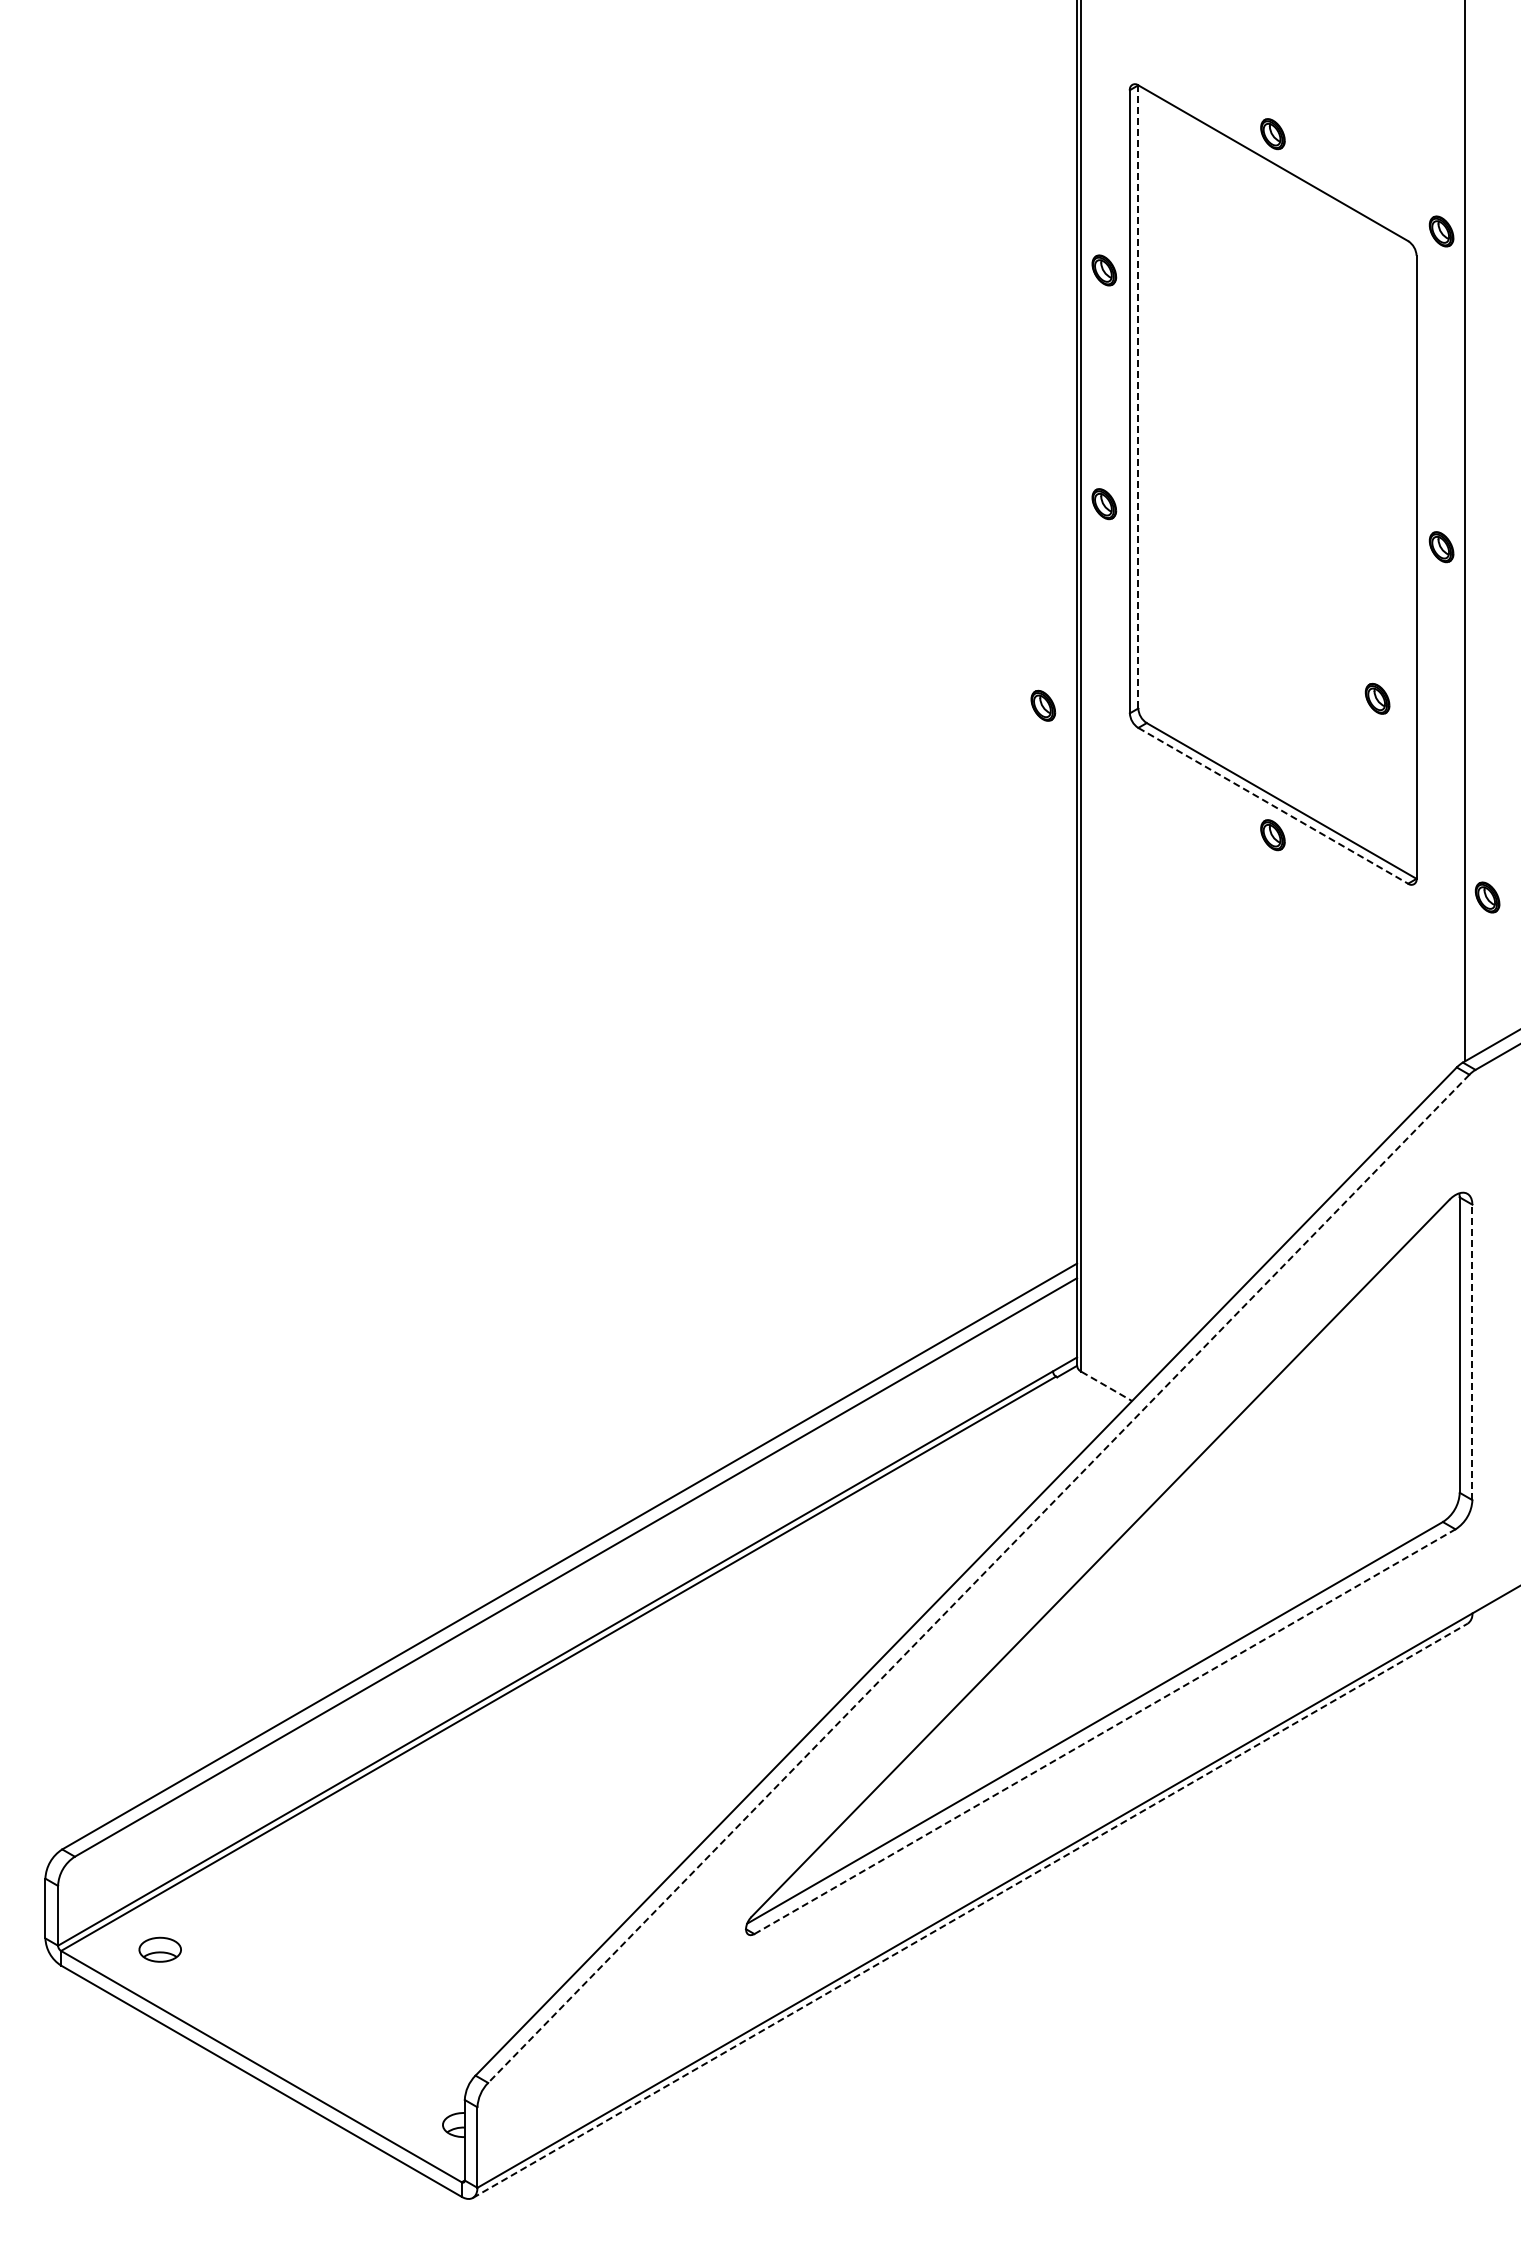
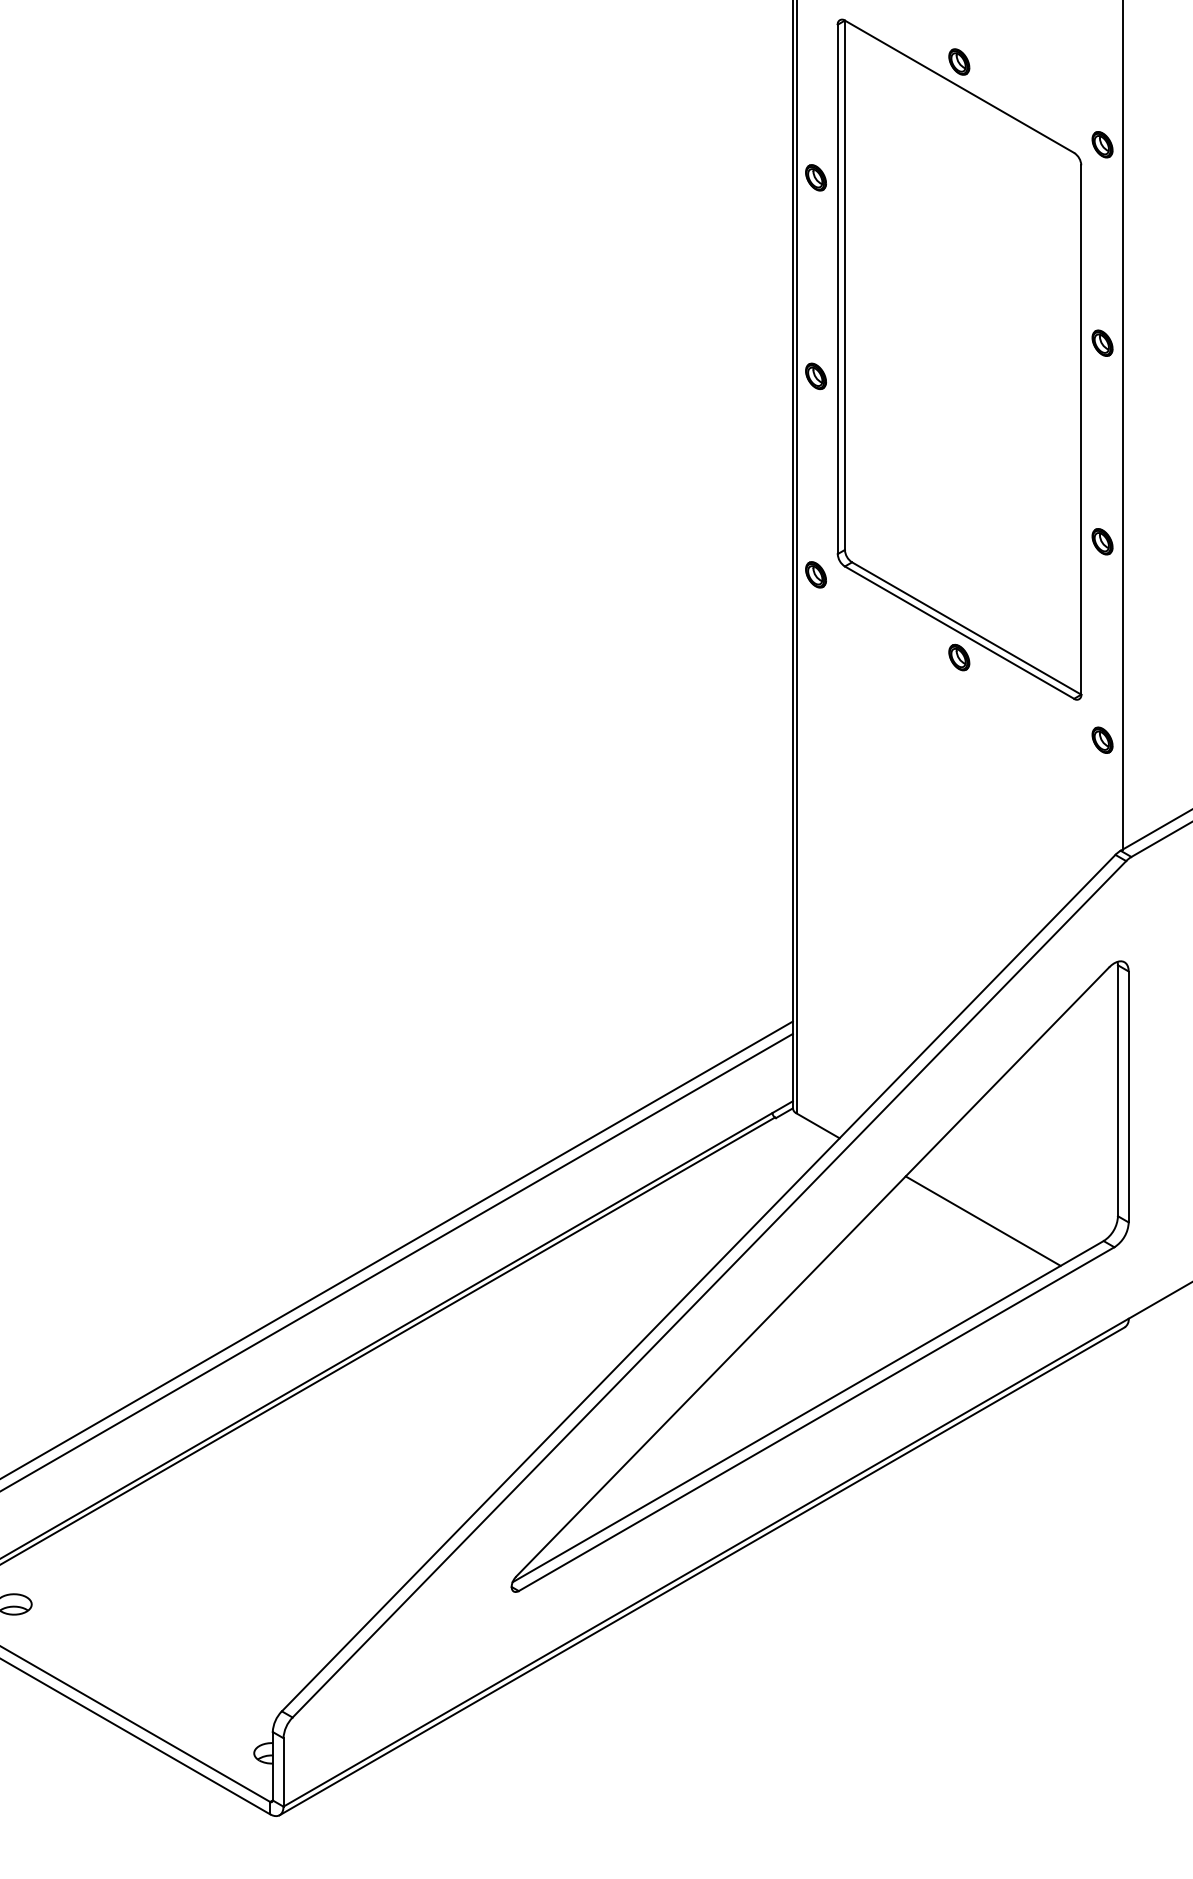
line: (1138, 396) -> (845, 284), dashed -> solid
part: (1441, 547) -> (1102, 343), moved
part: (1377, 698) -> (1102, 541), moved
part: (1043, 705) -> (816, 574), moved
line: (1273, 805) -> (959, 632), dashed -> solid
part: (1487, 897) -> (1102, 740), moved
line: (1472, 1352) -> (1128, 1097), dashed -> solid
line: (1107, 1386) -> (818, 1125), dashed -> solid
line: (1300, 1498) -> (982, 1221), added
line: (978, 1579) -> (709, 1289), dashed -> solid
line: (1104, 1731) -> (816, 1419), dashed -> solid
line: (970, 1910) -> (702, 1571), dashed -> solid

